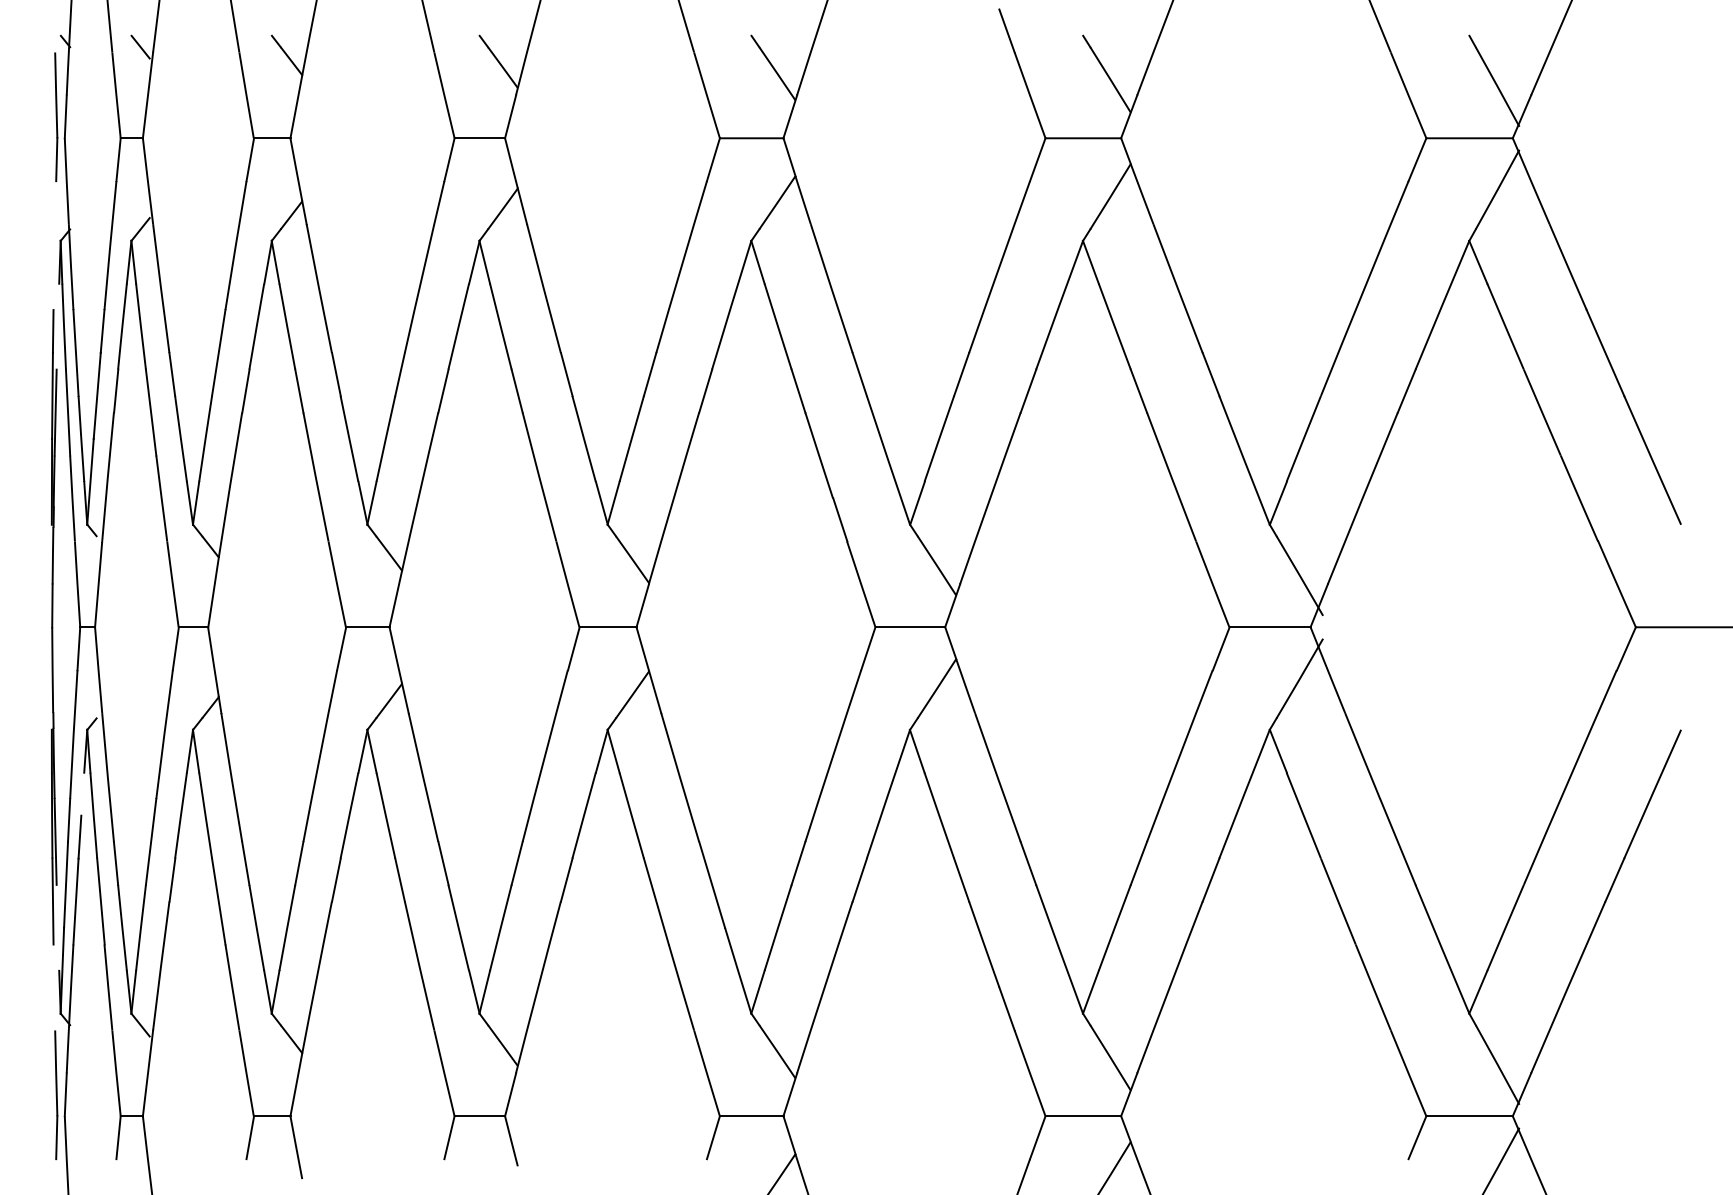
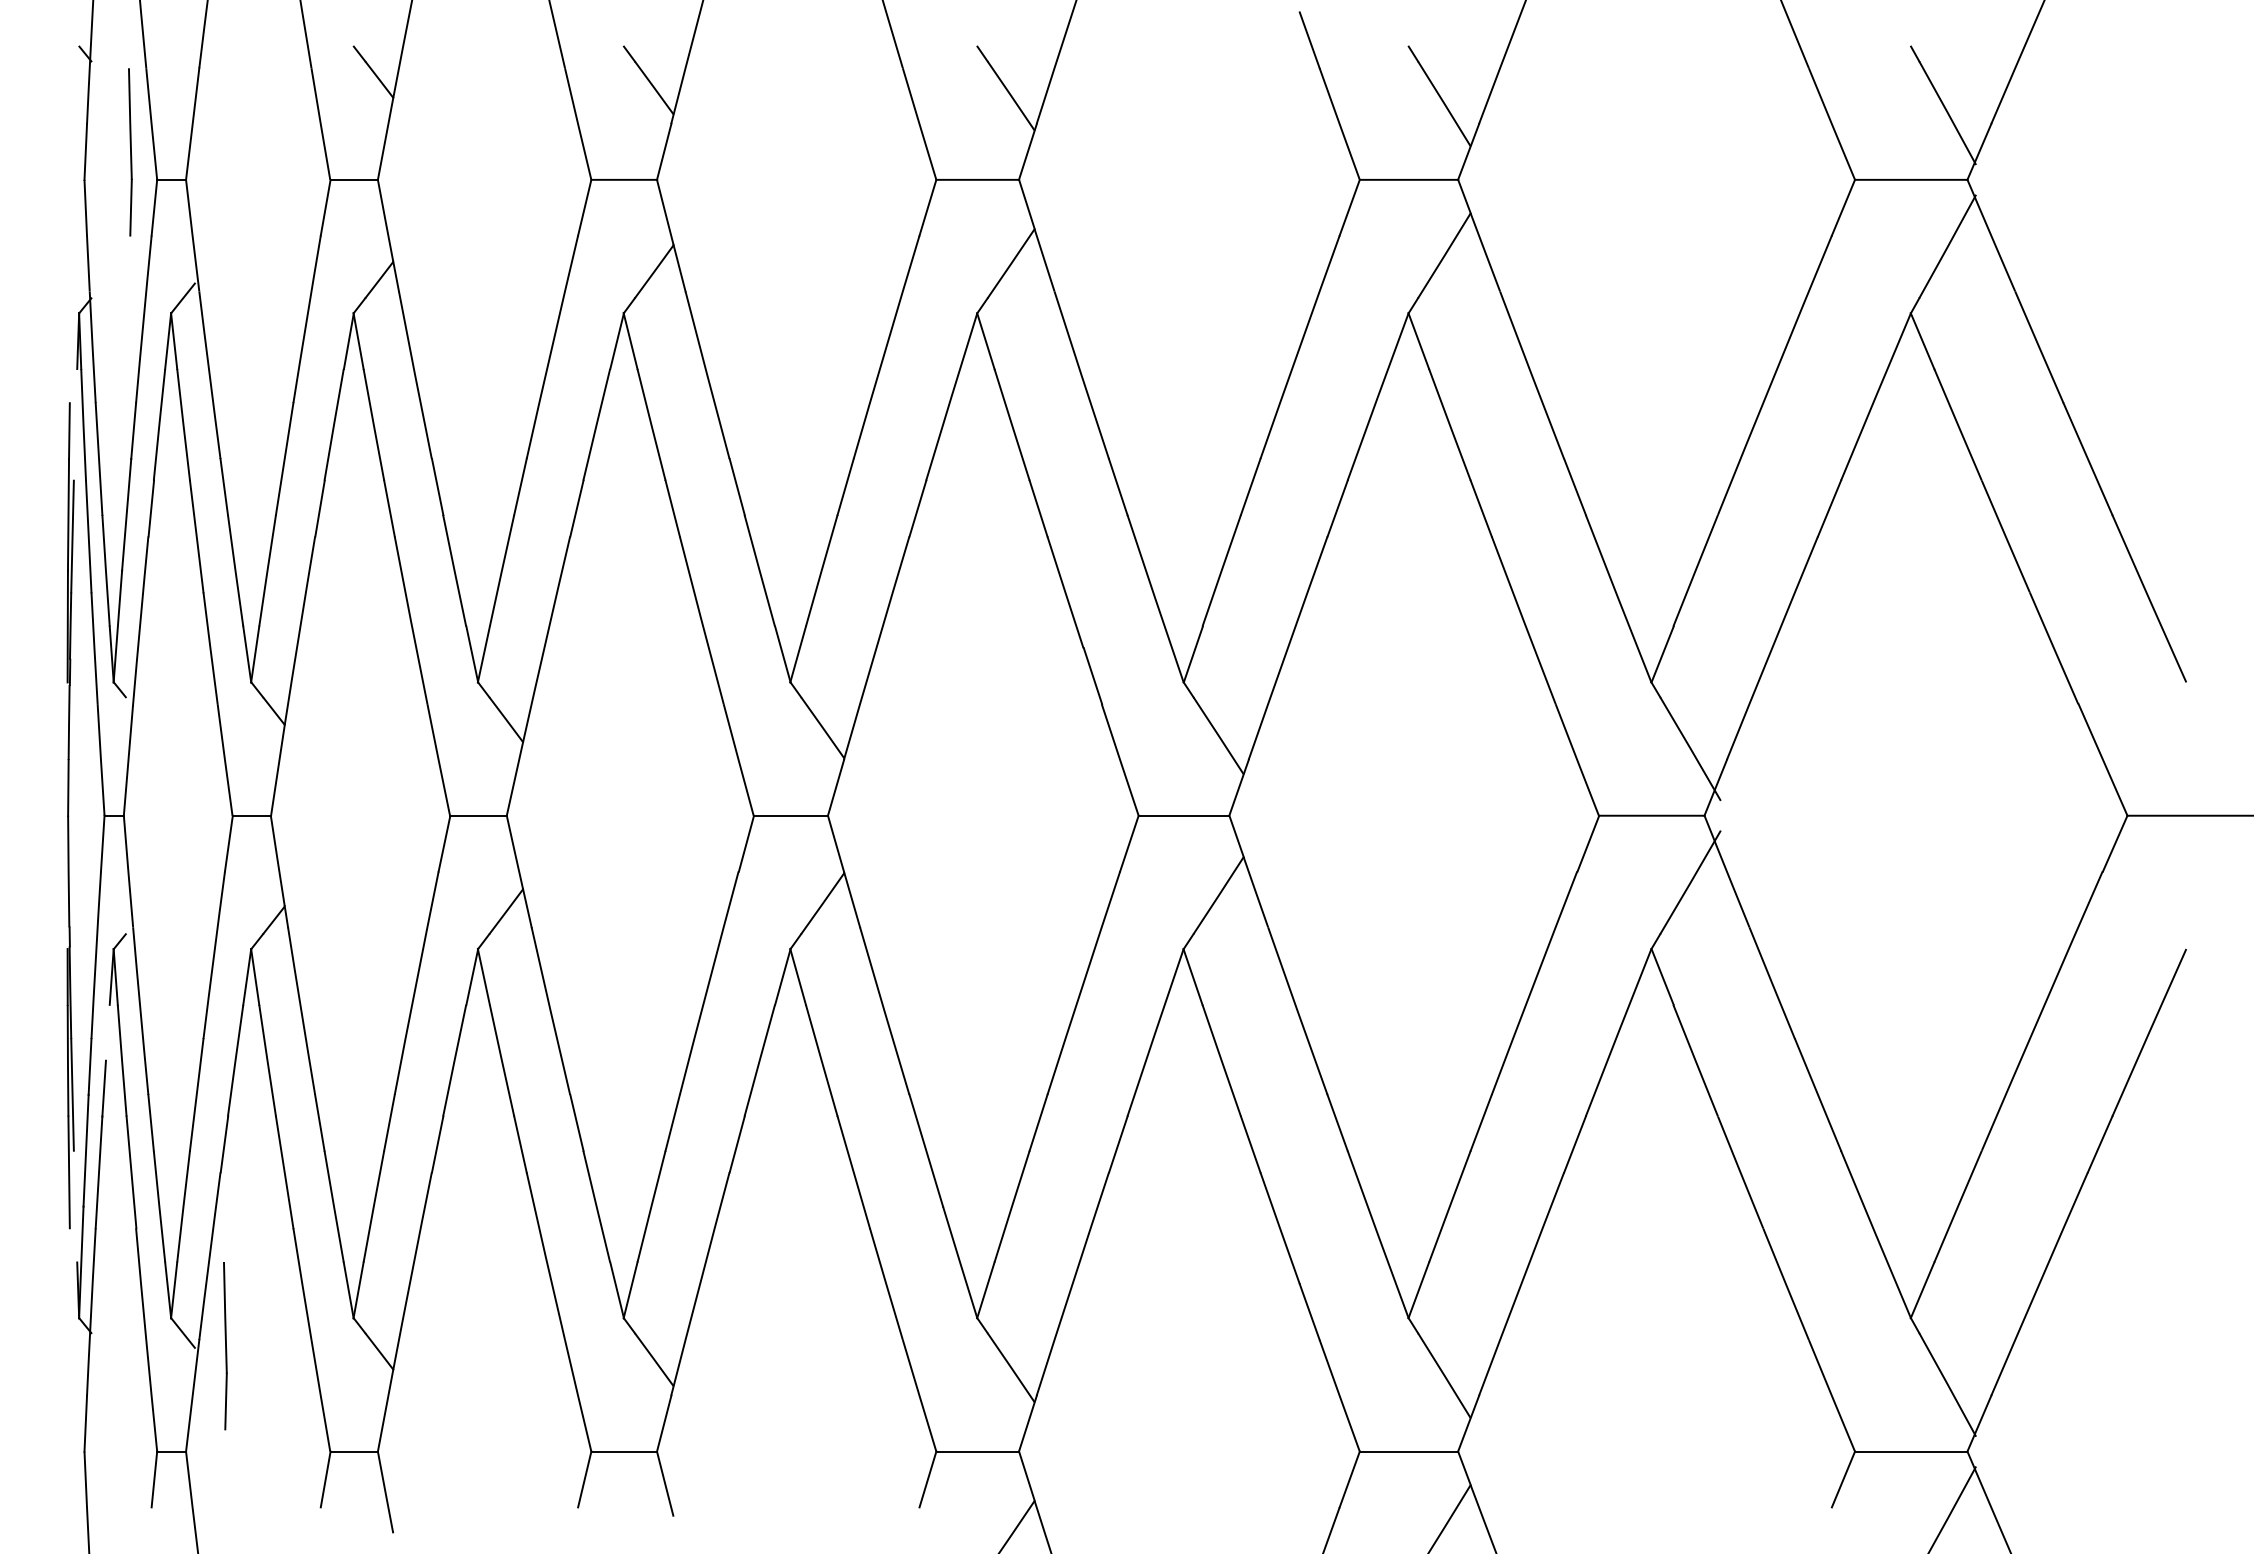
line: (140, 47) -> (182, 61), removed
part: (56, 117) -> (130, 152), moved
part: (56, 1095) -> (225, 1346), moved

